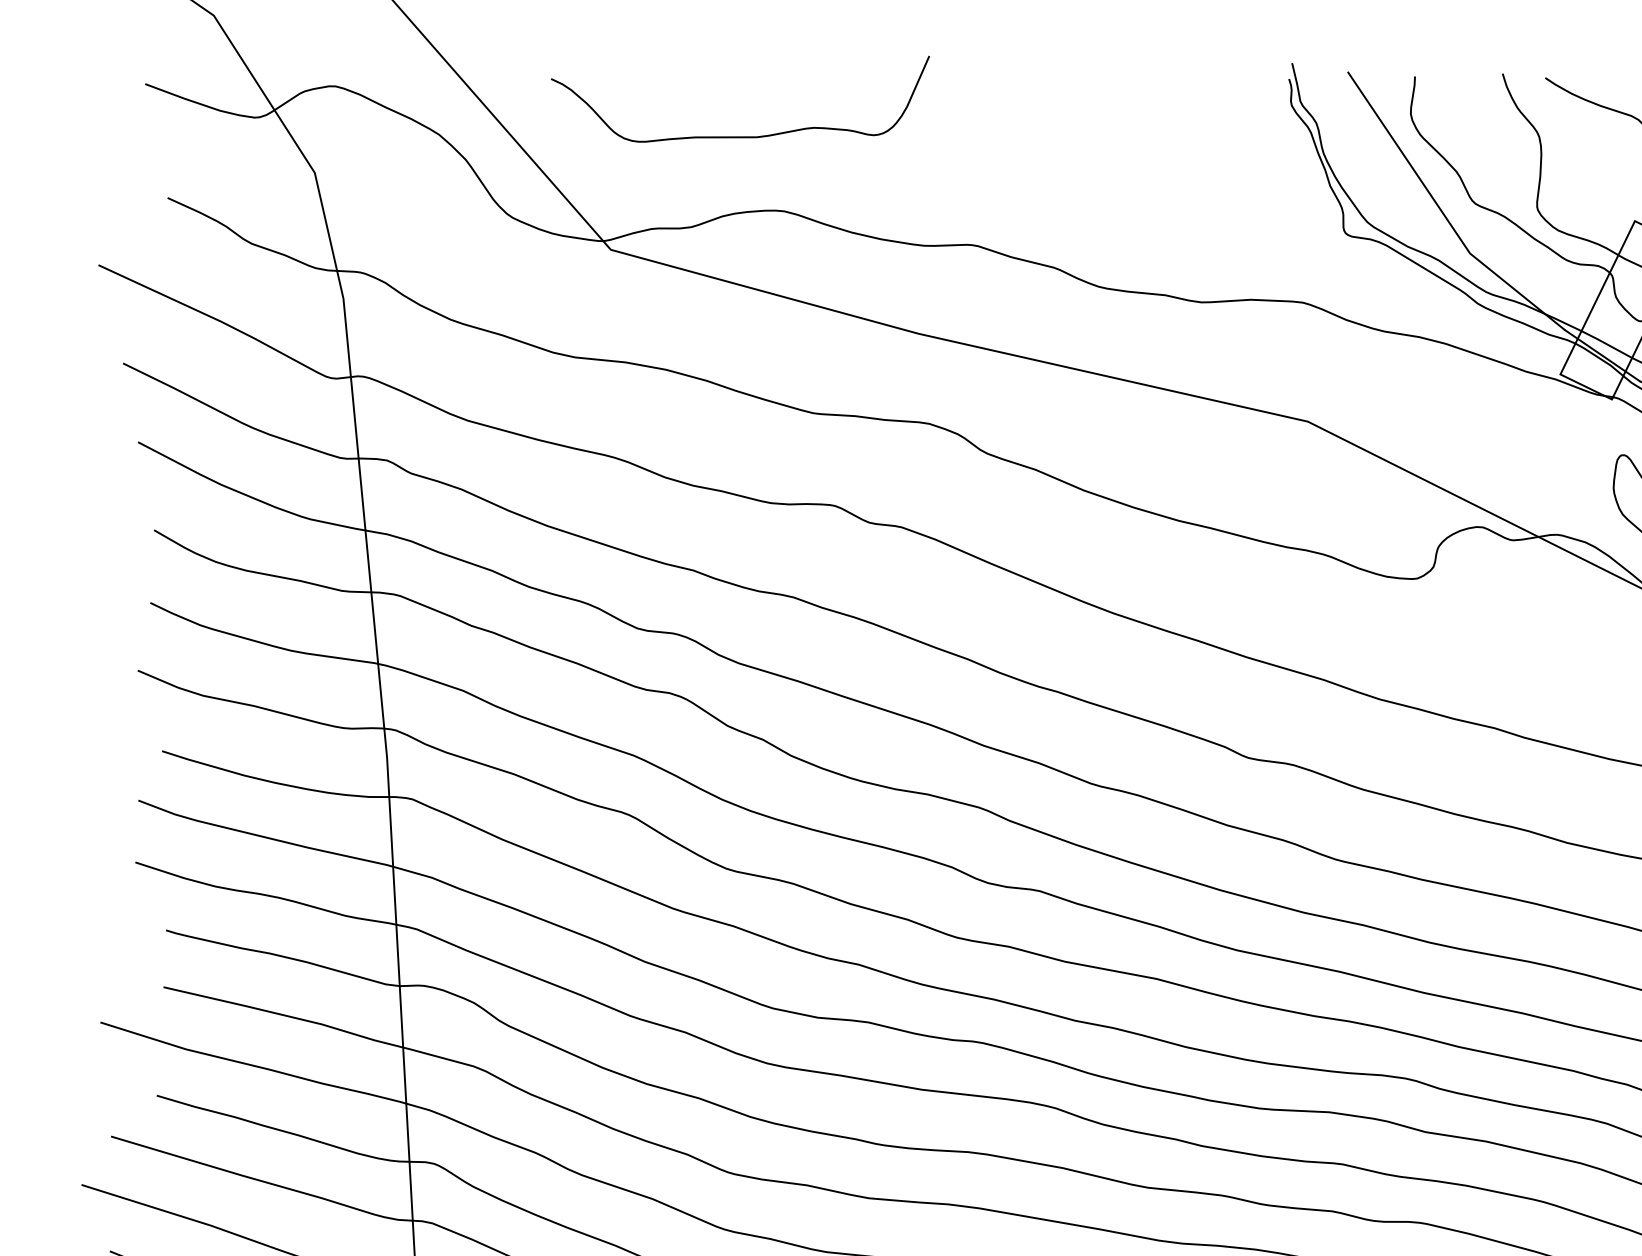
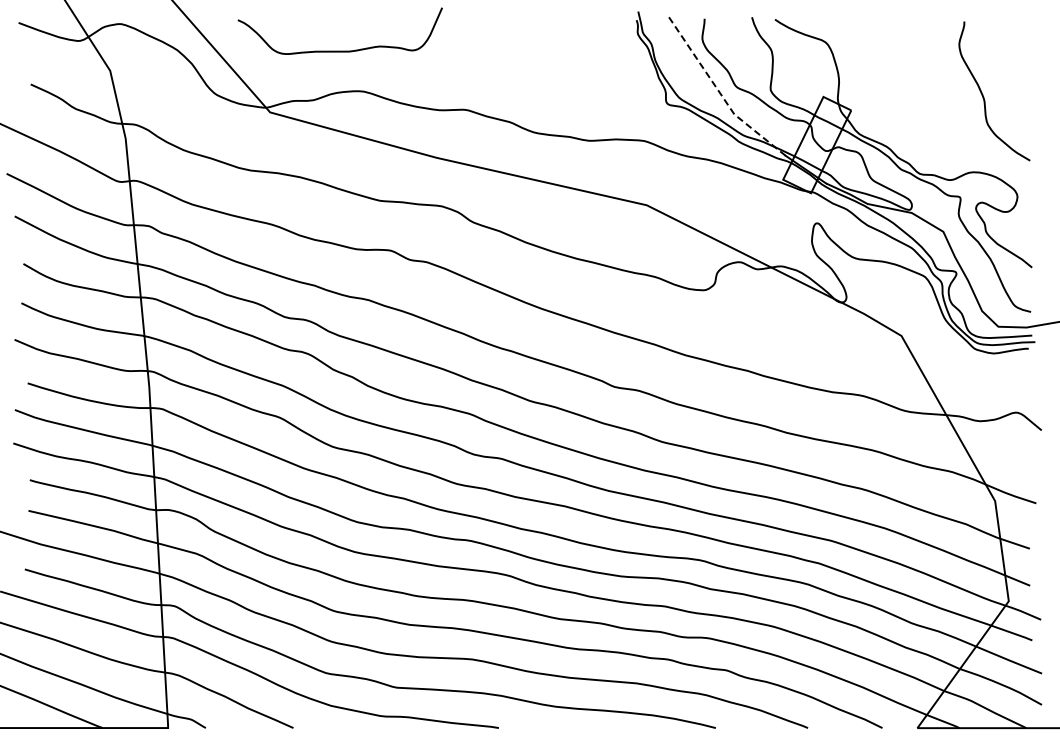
line: (1442, 212) -> (719, 92), solid -> dashed

